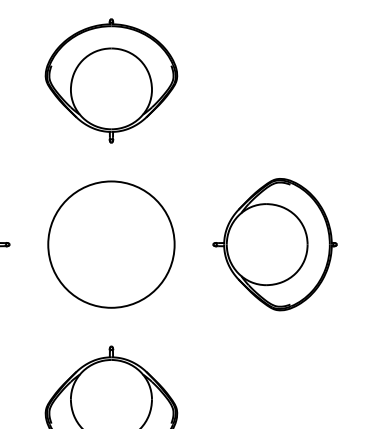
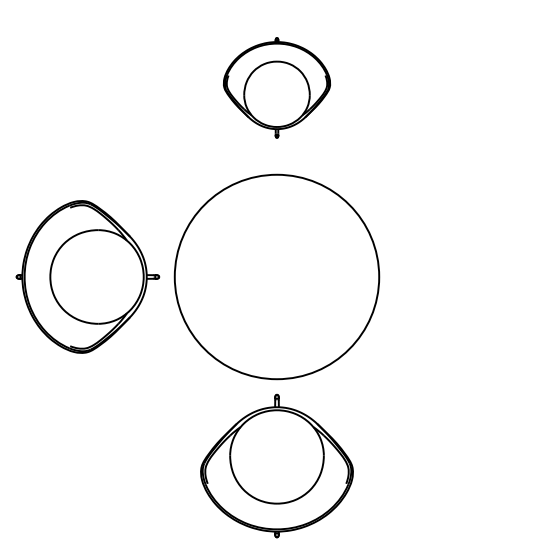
part: (111, 80) -> (276, 87), size x0.7
circle: (111, 244) -> (276, 276), size x1.4
part: (274, 244) -> (465, 276), removed

